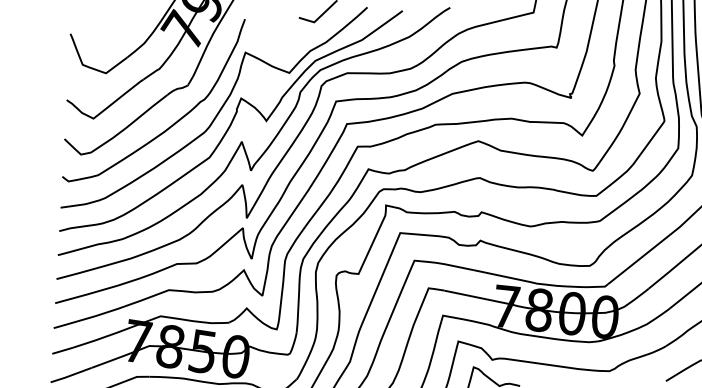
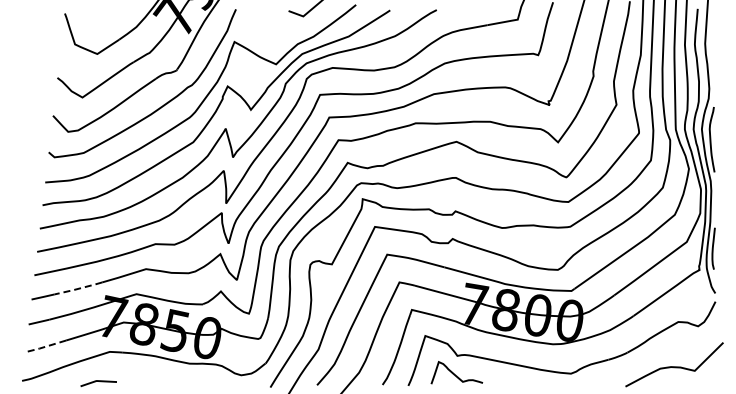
line: (101, 314) -> (78, 288), solid -> dashed
line: (70, 375) -> (45, 346), solid -> dashed

